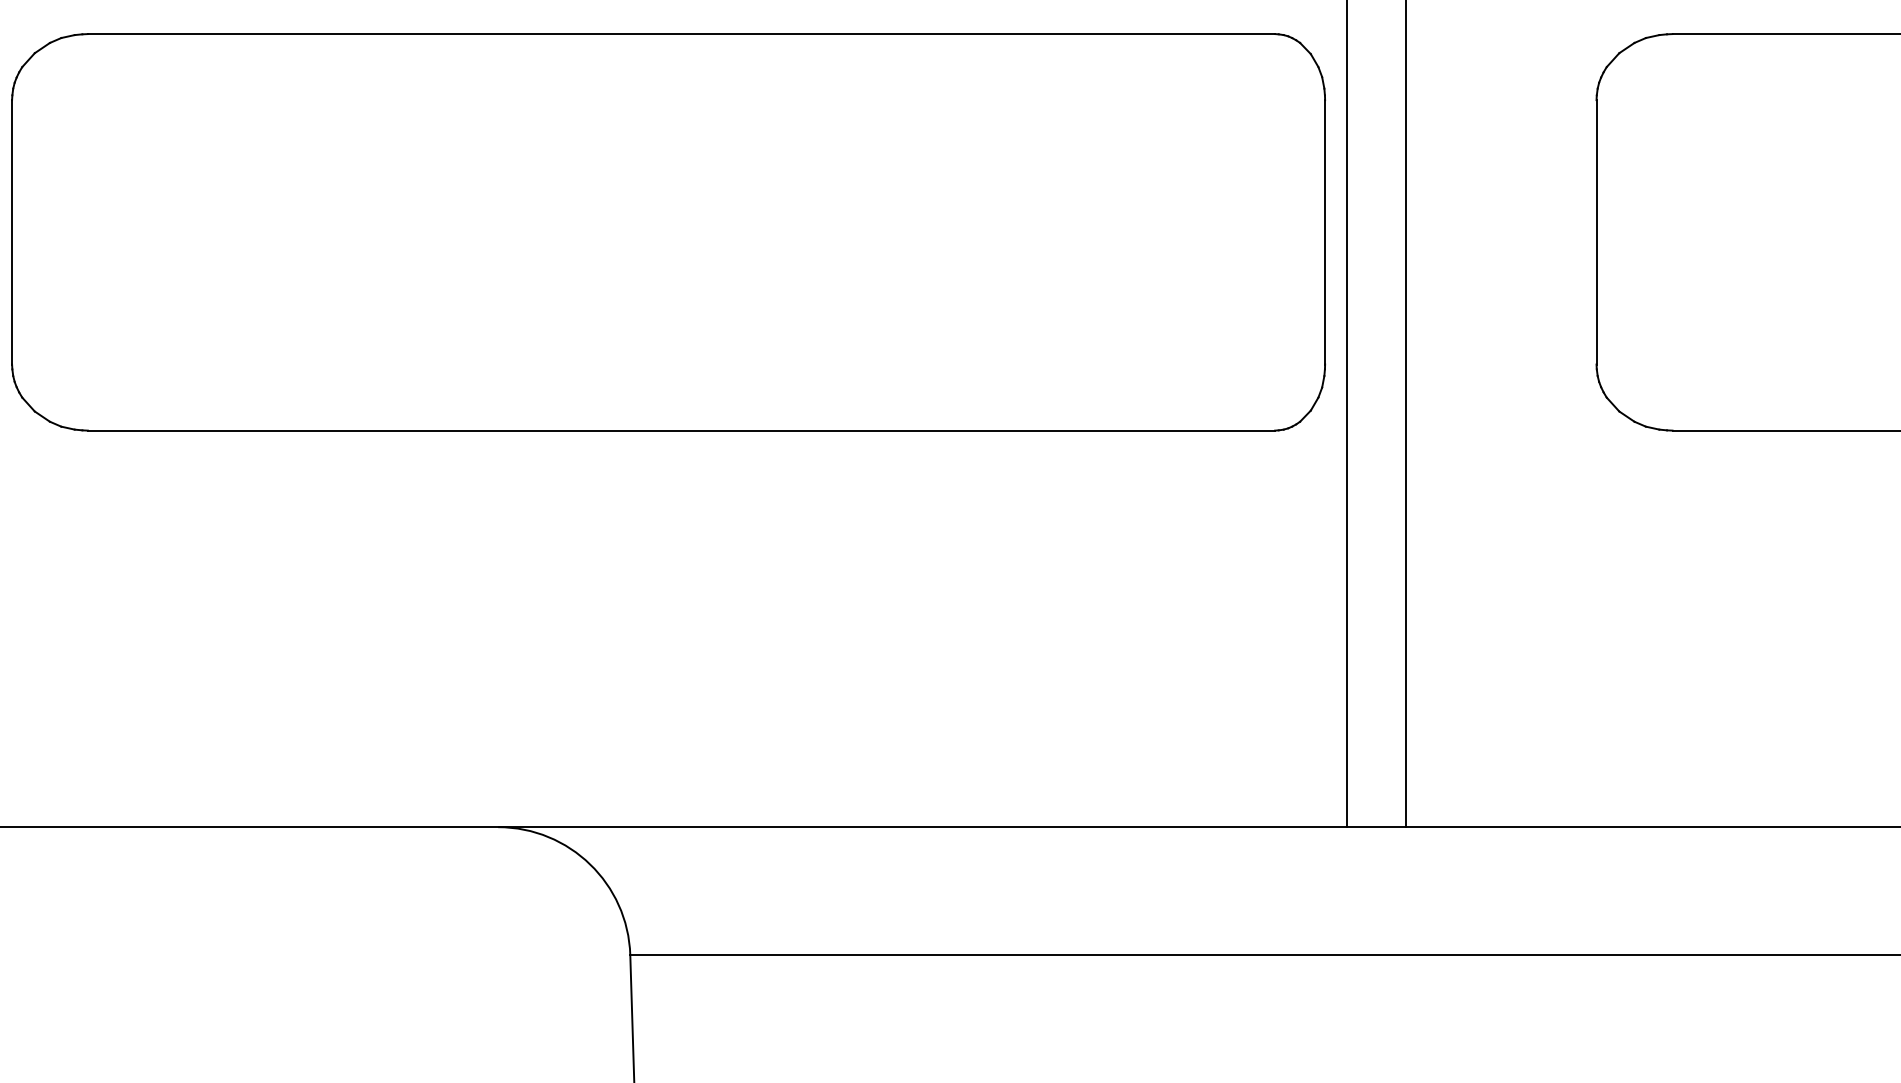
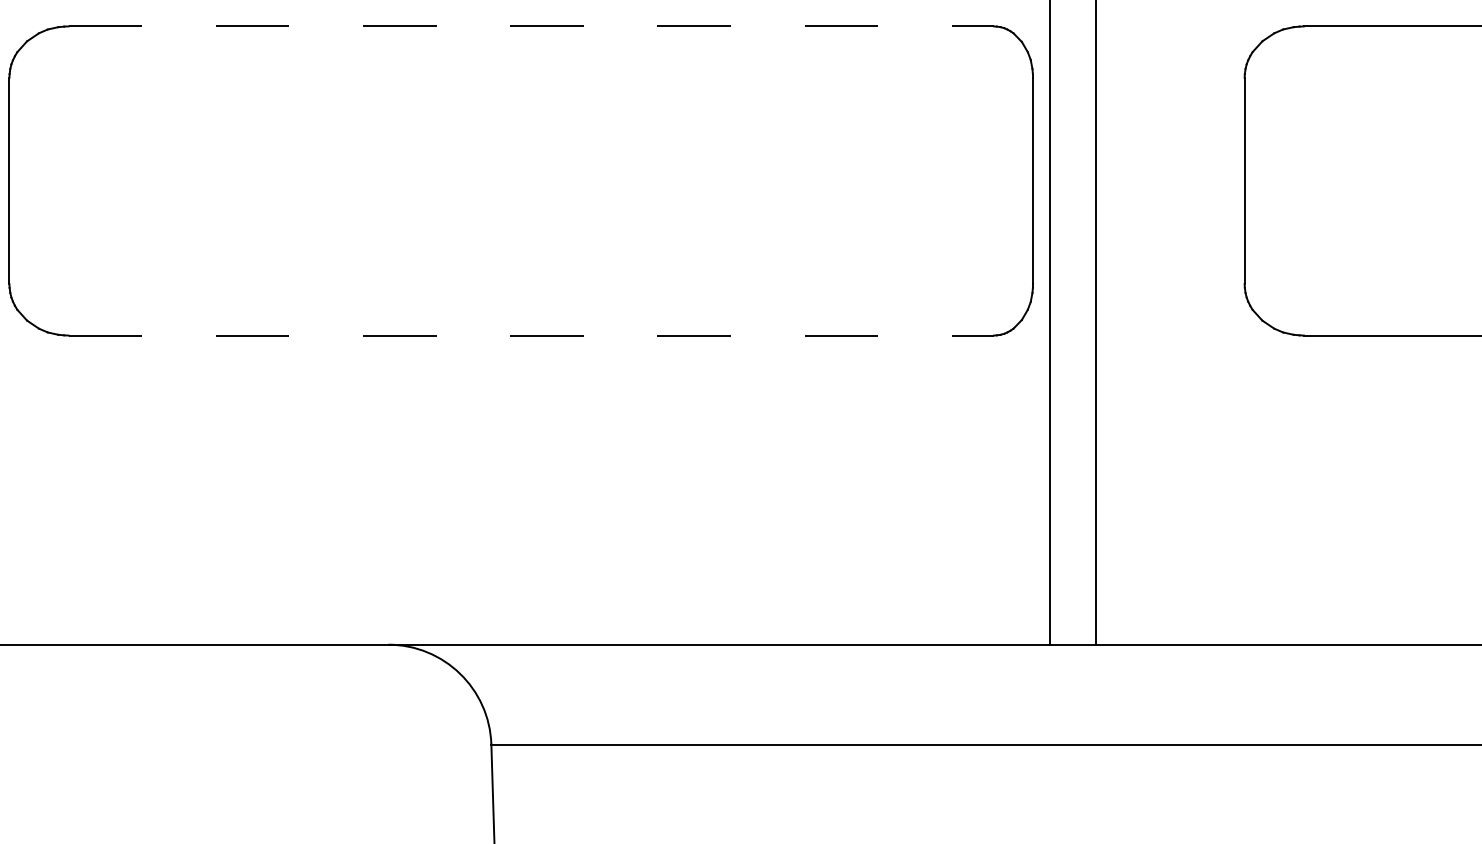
line: (681, 34) -> (531, 26), solid -> dashed
line: (681, 430) -> (531, 335), solid -> dashed

